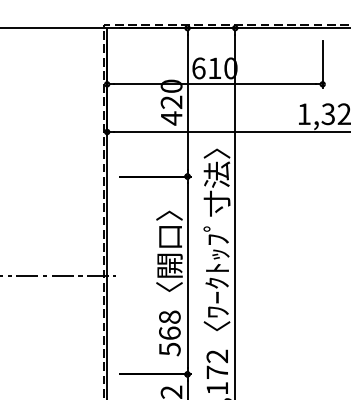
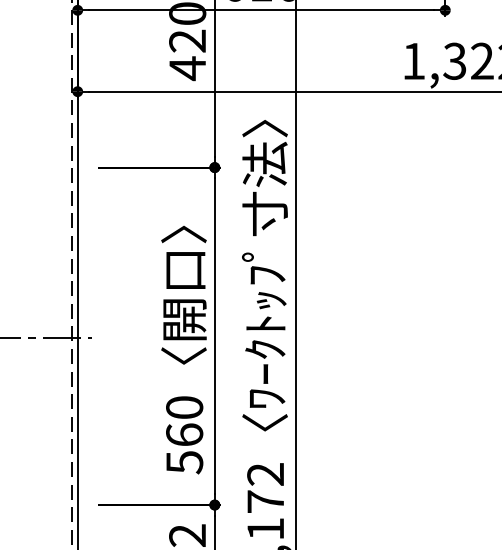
text: (169, 316) -> (184, 406), 568 -> 560

